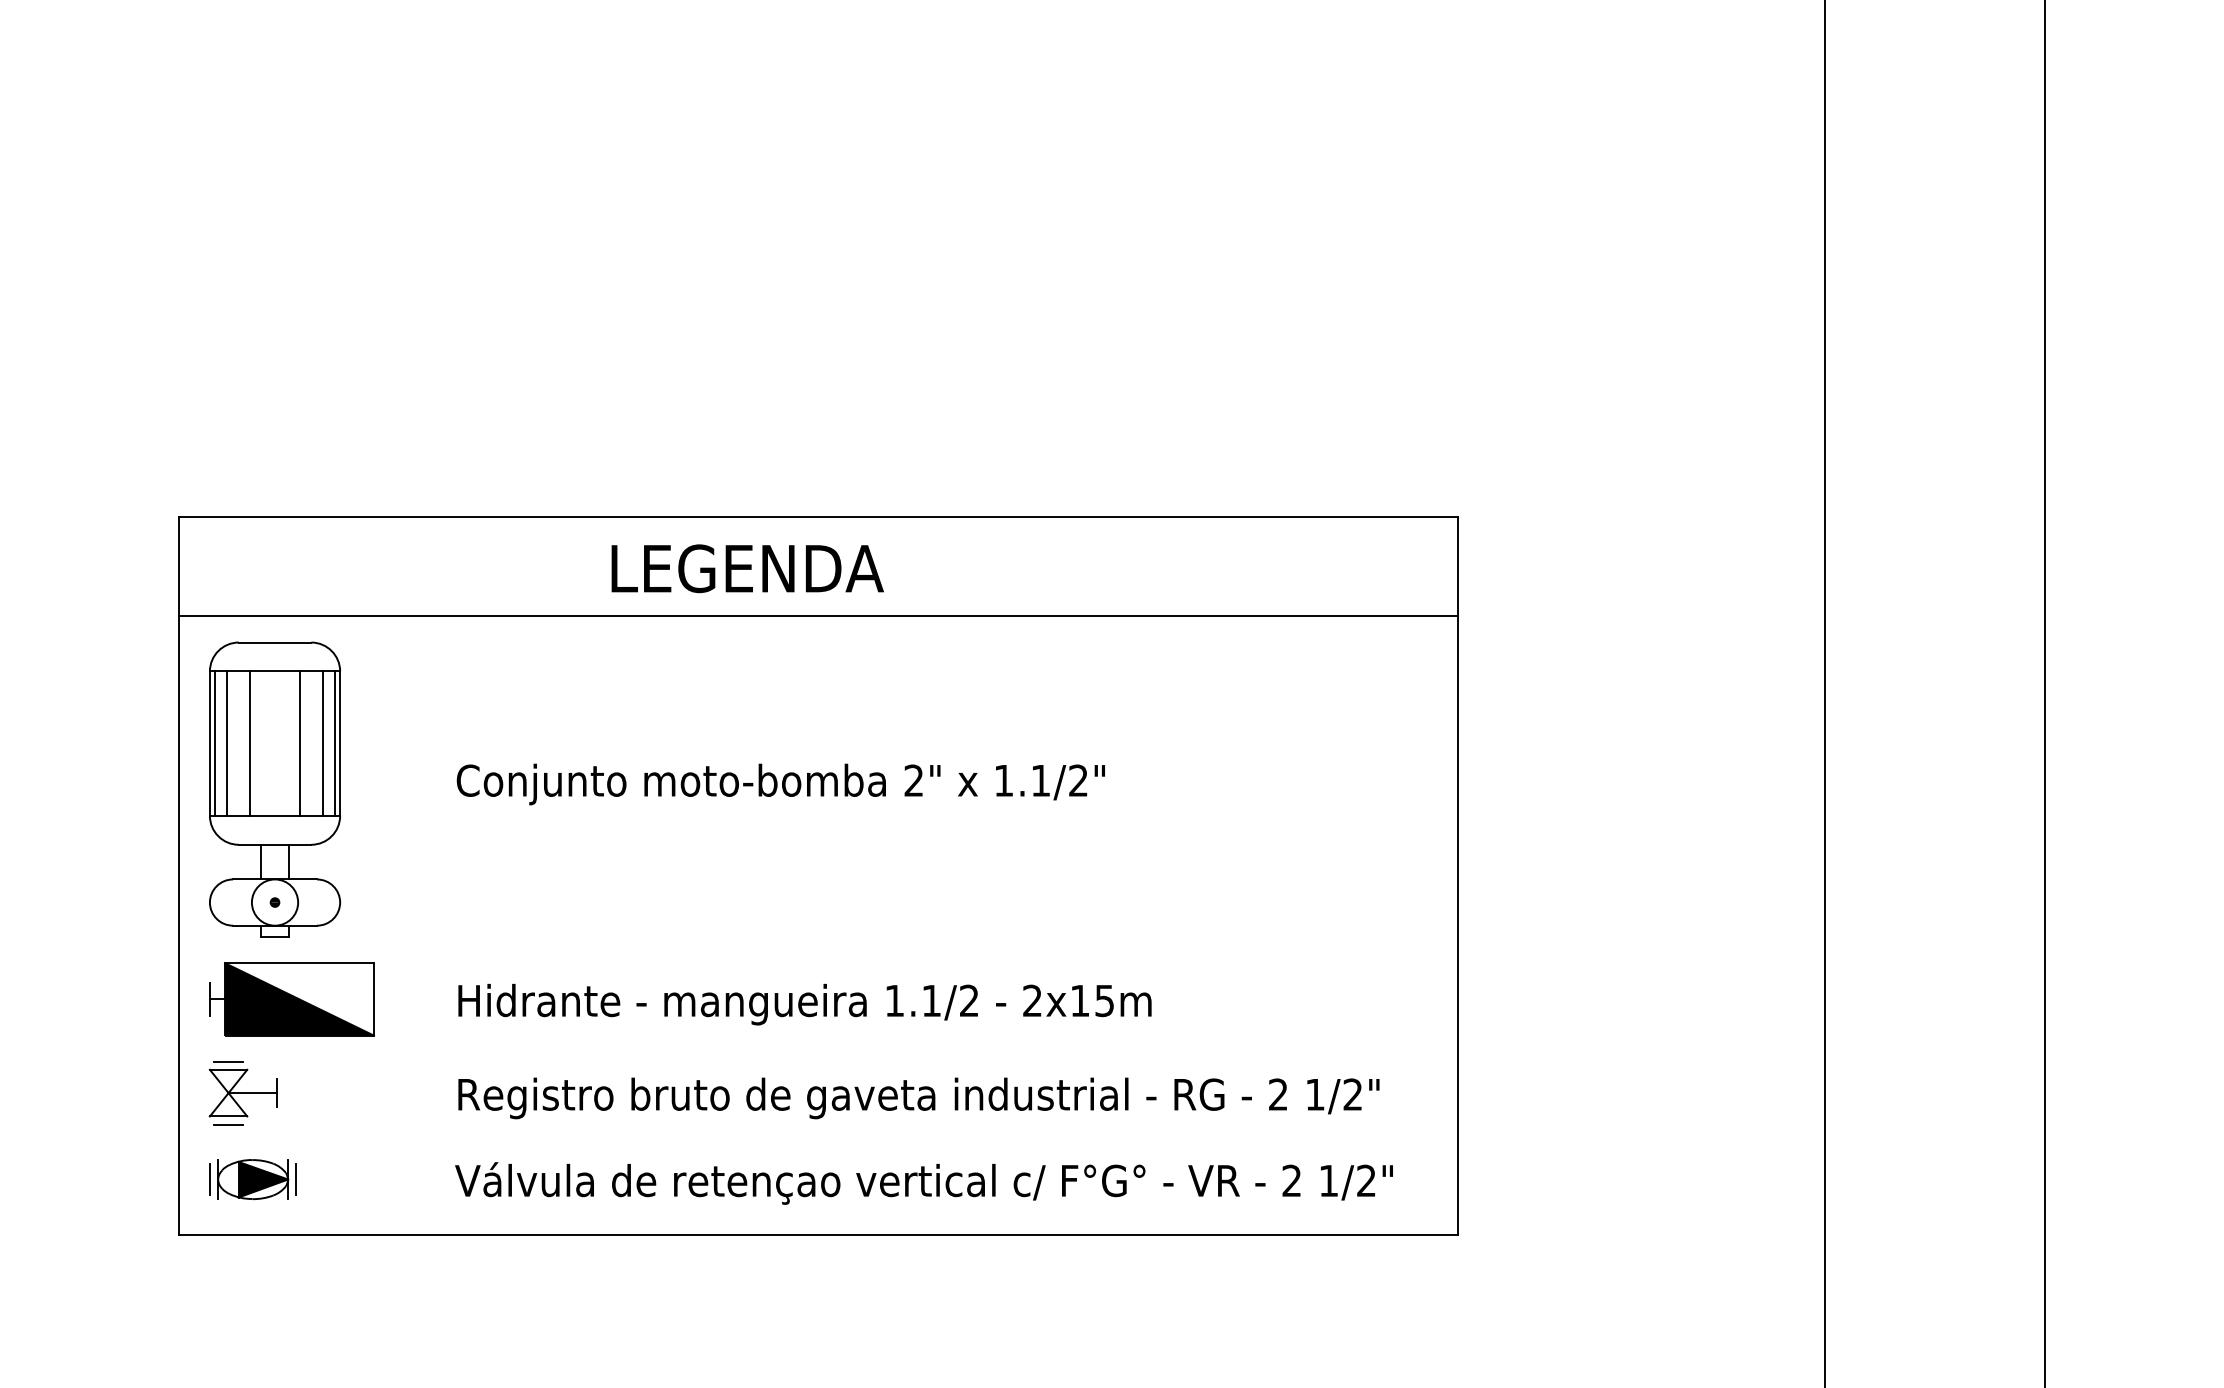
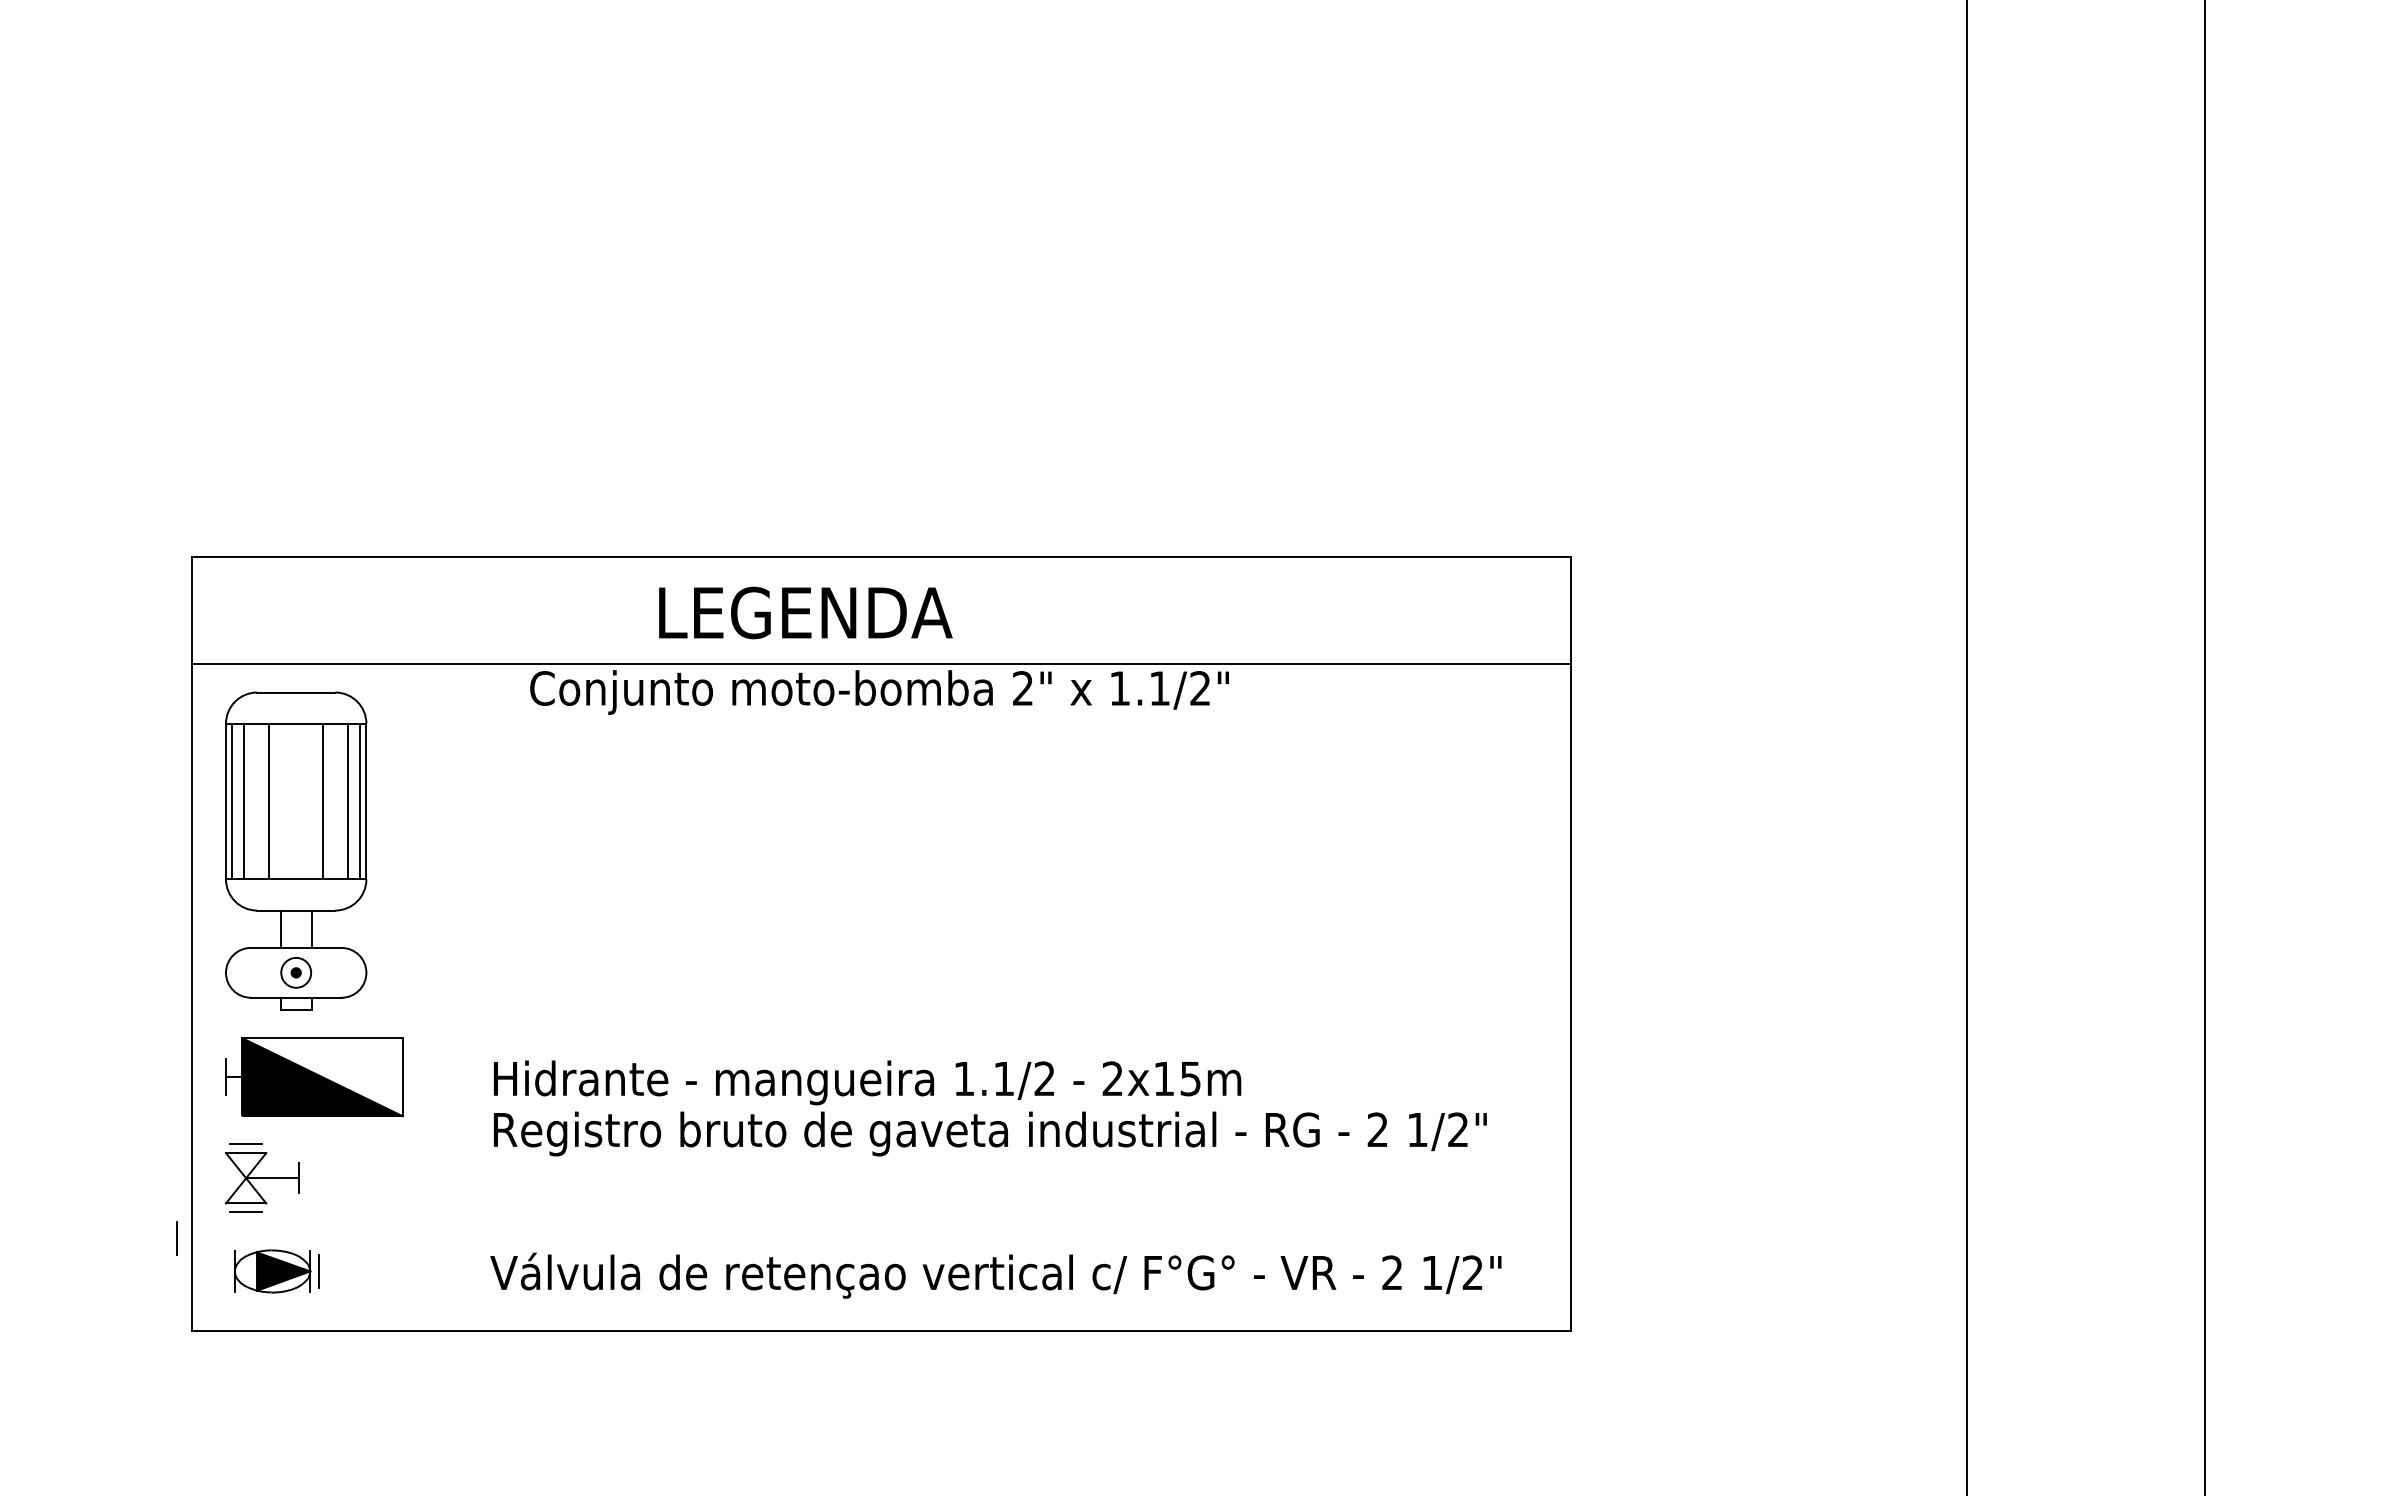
text: (780, 784) -> (879, 692), moved
circle: (275, 902) -> (296, 972), size x0.6
text: (919, 1097) -> (990, 1133), moved
line: (209, 1179) -> (176, 1238), moved

